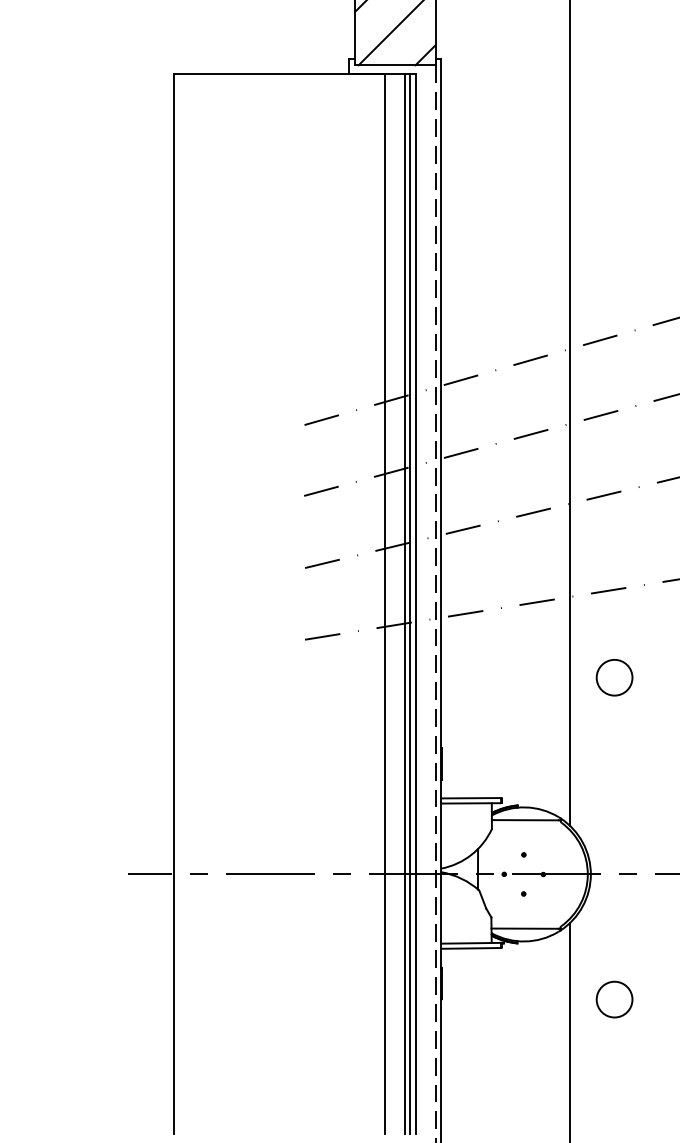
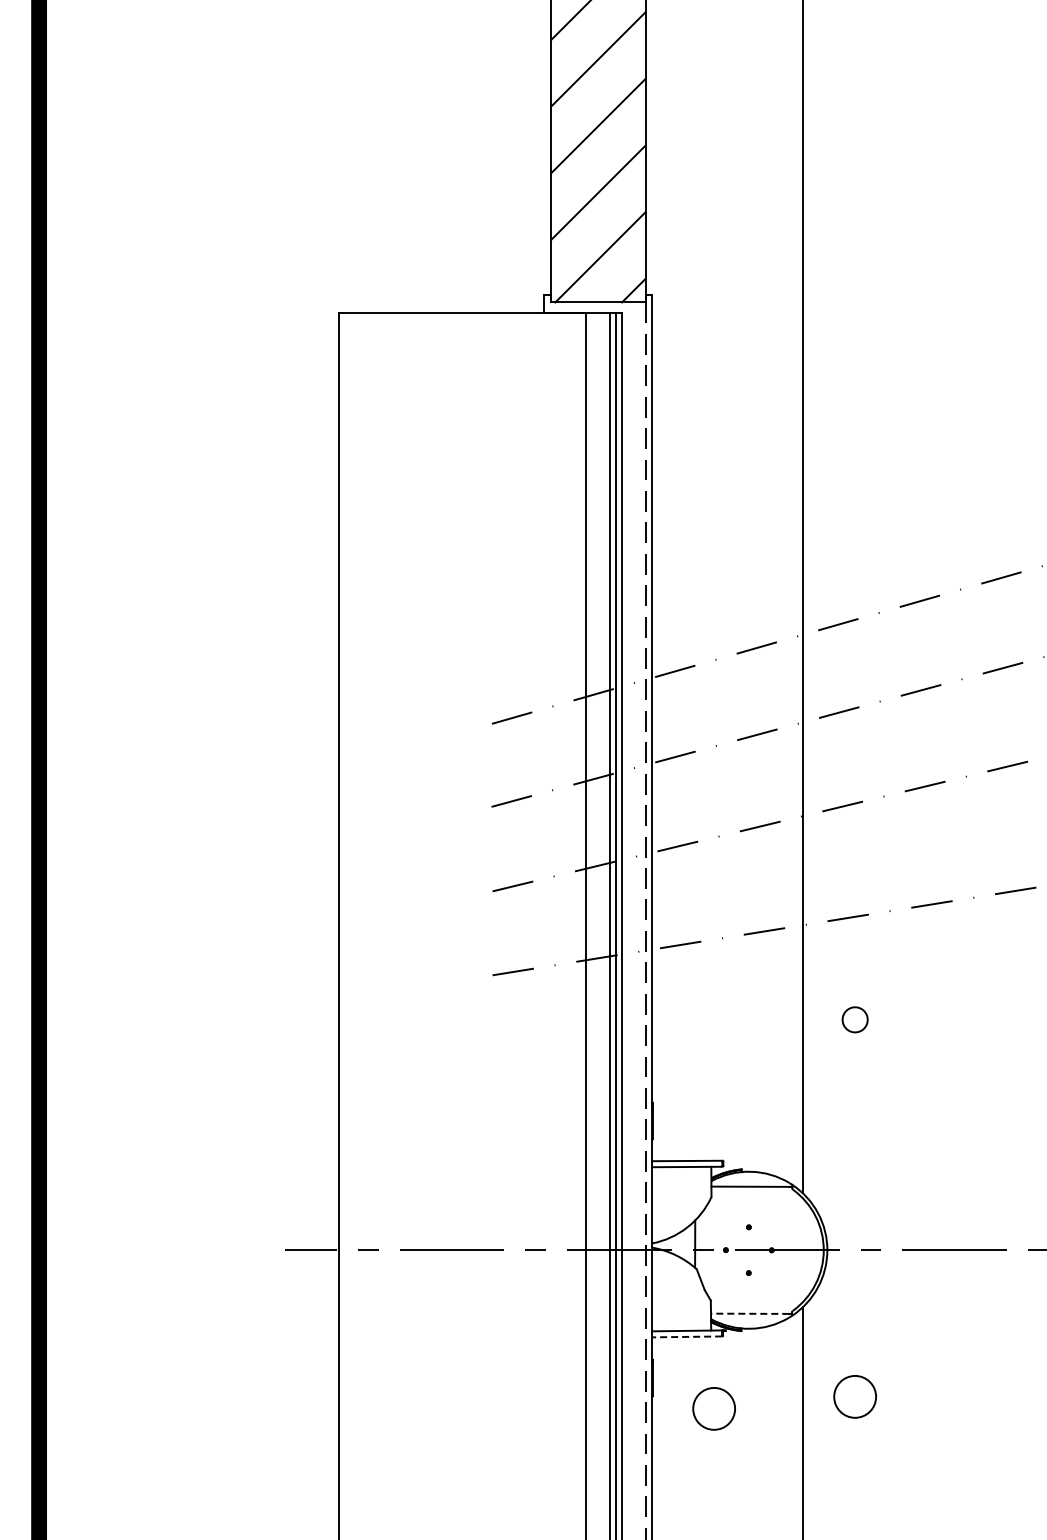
circle: (614, 677) -> (855, 1019), size x0.6
line: (524, 928) -> (749, 1313), solid -> dashed
line: (471, 948) -> (687, 1336), solid -> dashed
circle: (493, 1009) -> (713, 1408), added

